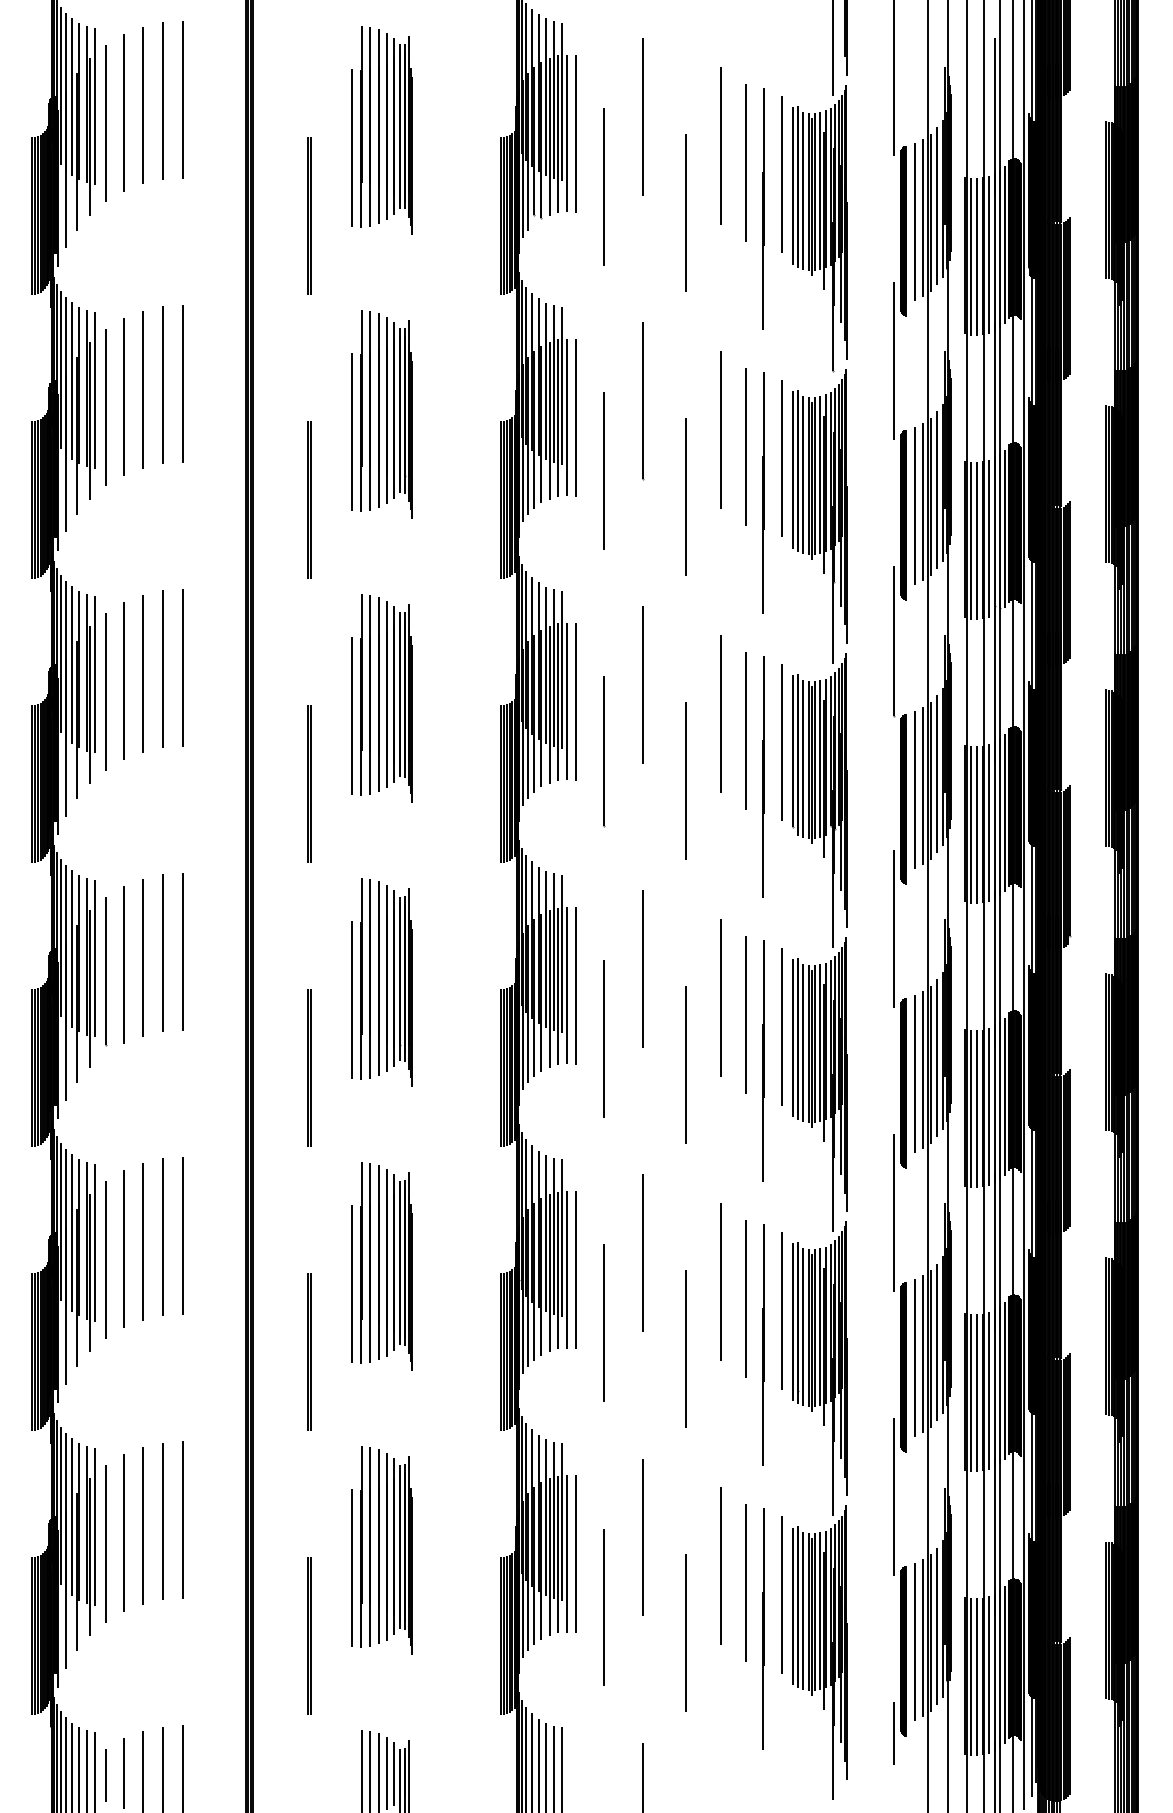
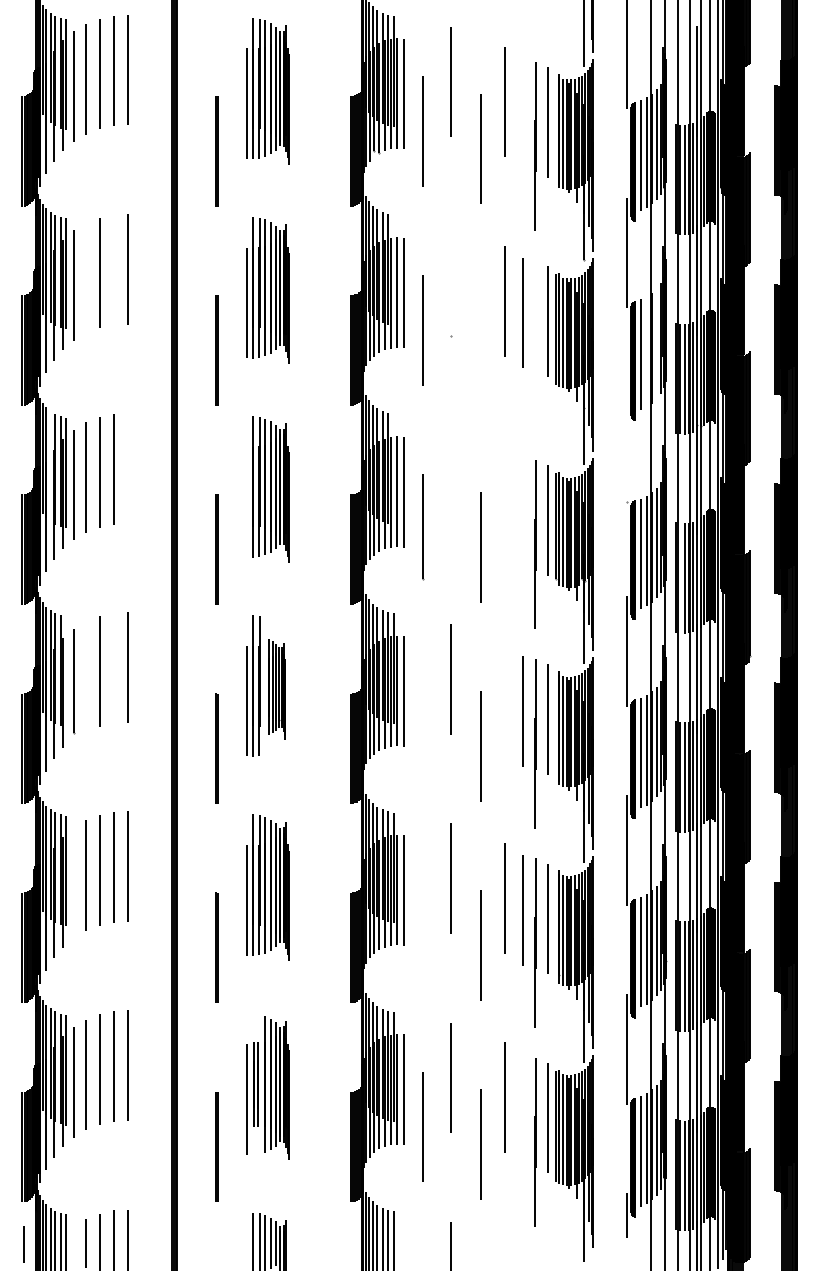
line: (745, 162) -> (522, 113), removed
line: (792, 186) -> (555, 130), removed
line: (162, 385) -> (113, 270), removed
line: (561, 385) -> (393, 270), removed
line: (123, 397) -> (86, 278), removed
line: (643, 400) -> (450, 280), removed
line: (937, 490) -> (657, 343), removed
line: (763, 492) -> (535, 345), removed
line: (685, 496) -> (480, 348), removed
line: (923, 501) -> (647, 351), removed
line: (894, 641) -> (626, 449), removed
line: (72, 665) -> (50, 466), removed
line: (182, 667) -> (127, 467), removed
line: (561, 669) -> (393, 469), removed
line: (643, 685) -> (450, 480), removed
line: (720, 713) -> (504, 500), removed
line: (352, 715) -> (246, 501), removed
line: (745, 730) -> (522, 512), removed
line: (970, 824) -> (680, 578), removed
line: (162, 952) -> (113, 667), removed
line: (94, 958) -> (66, 671), removed
line: (123, 965) -> (86, 676), removed
part: (395, 983) -> (277, 689), size x0.7
line: (720, 997) -> (504, 699), removed
line: (792, 1038) -> (555, 728), removed
line: (603, 1039) -> (422, 728), removed
line: (105, 1259) -> (73, 882), removed
line: (792, 1322) -> (555, 927), removed
line: (603, 1323) -> (422, 927), removed
part: (365, 1546) -> (256, 1084), size x0.6
line: (746, 1582) -> (523, 1109), removed
line: (105, 1775) -> (23, 1244), moved

